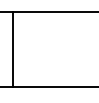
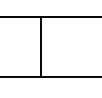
line: (13, 49) -> (41, 46), moved

